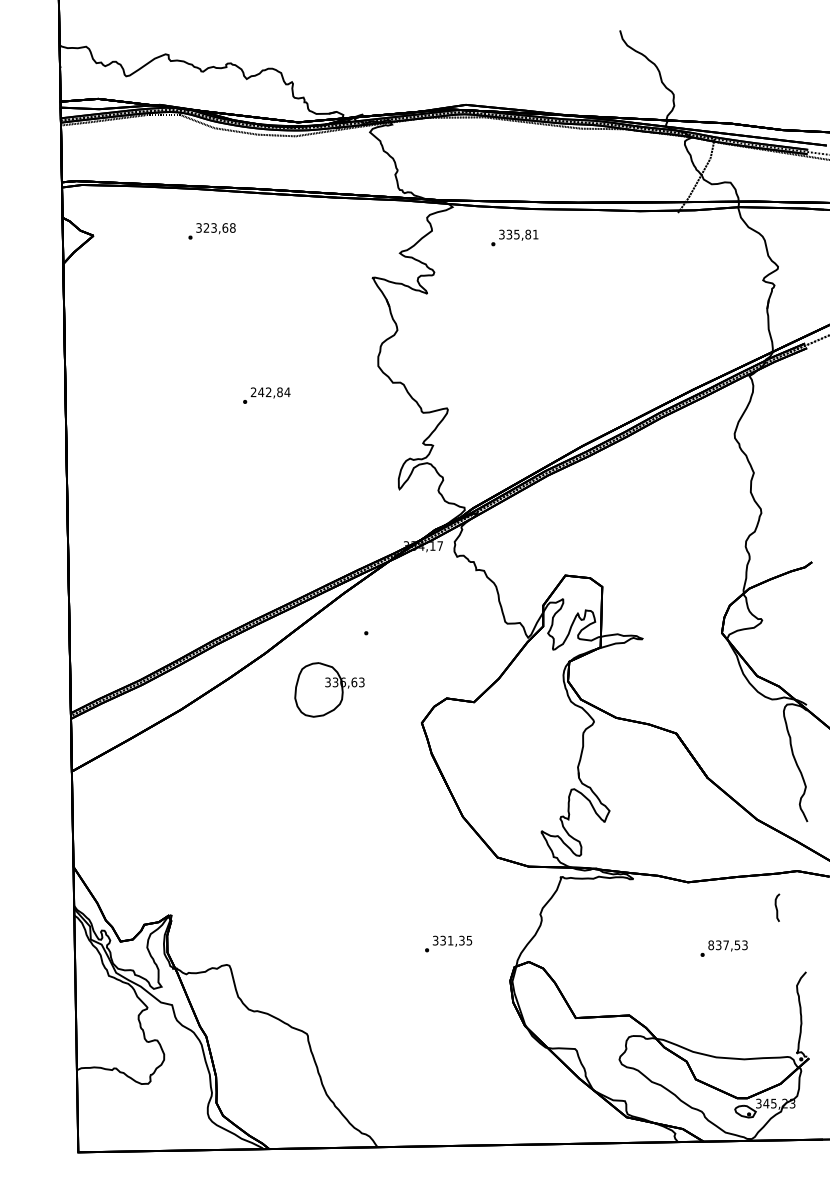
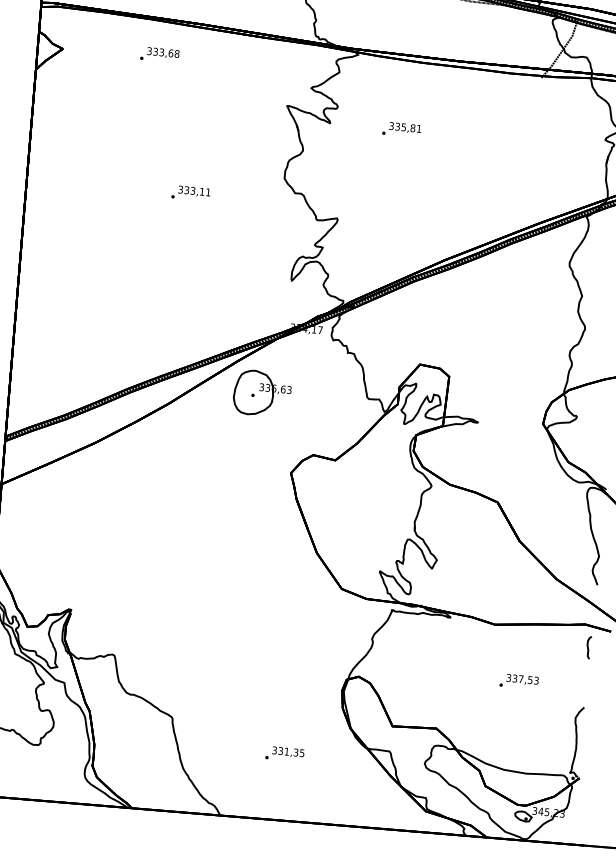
text: (206, 228) -> (155, 52), 323,68 -> 333,68
text: (514, 237) -> (401, 129), moved
text: (270, 392) -> (194, 191), 242,84 -> 333,11
part: (329, 689) -> (262, 393), moved
curve: (777, 907) -> (588, 647), moved
text: (448, 943) -> (284, 753), moved
text: (711, 945) -> (509, 678), 837,53 -> 337,53

